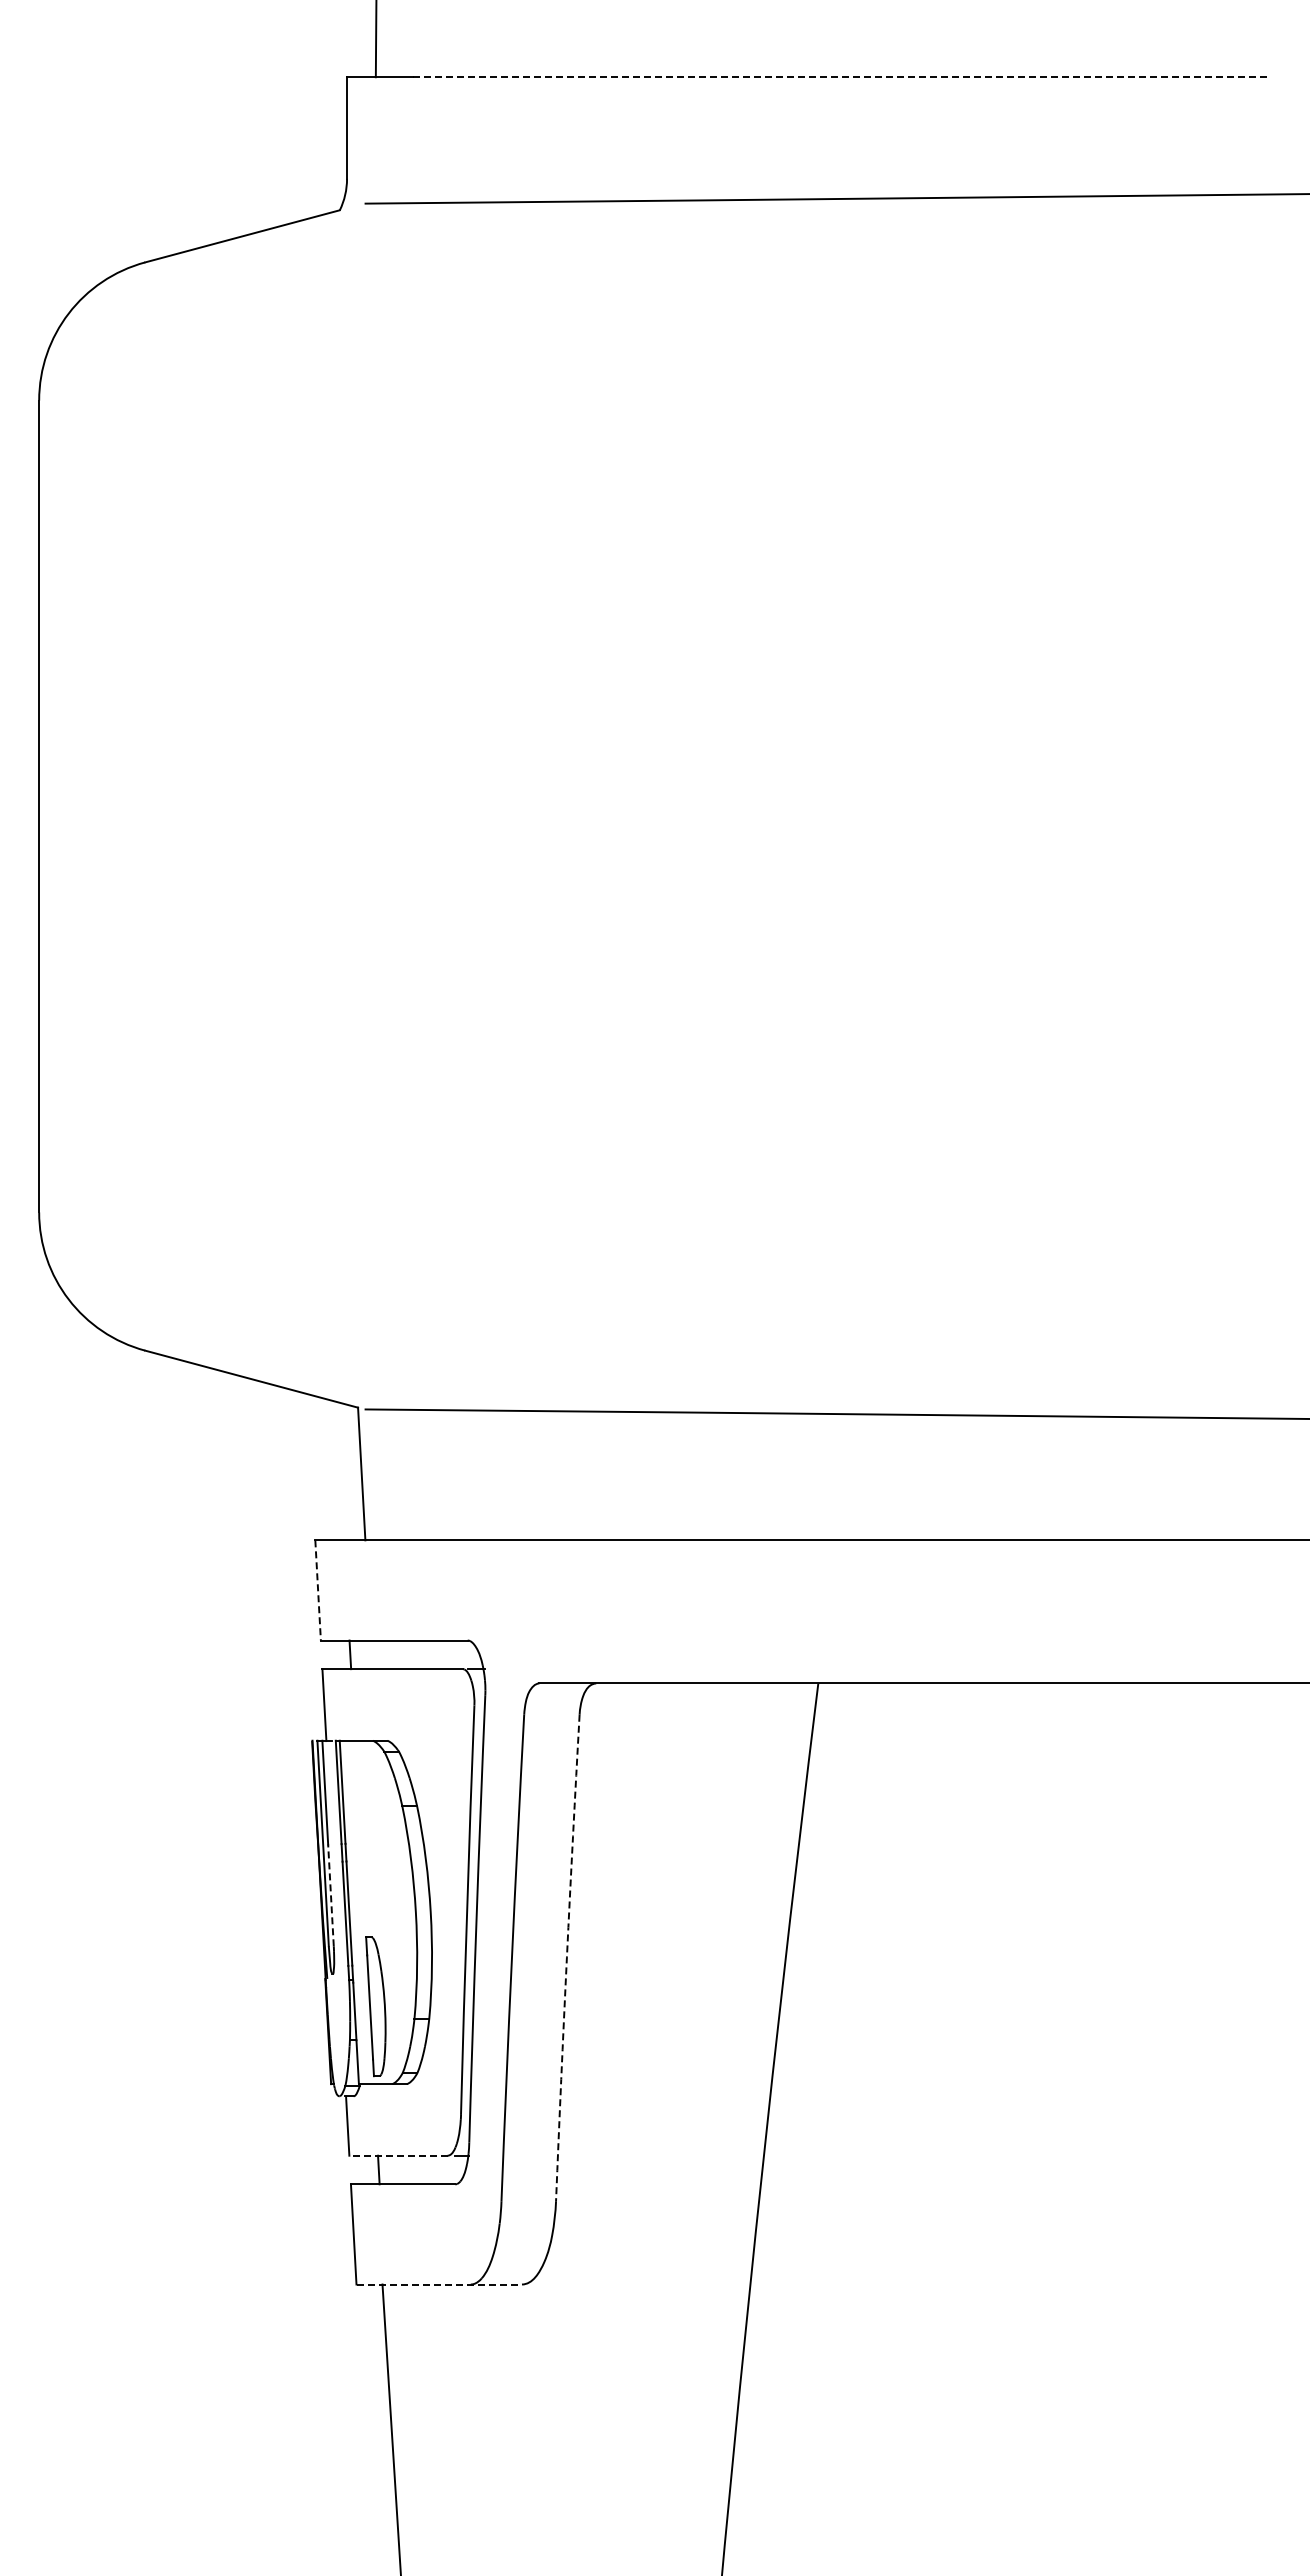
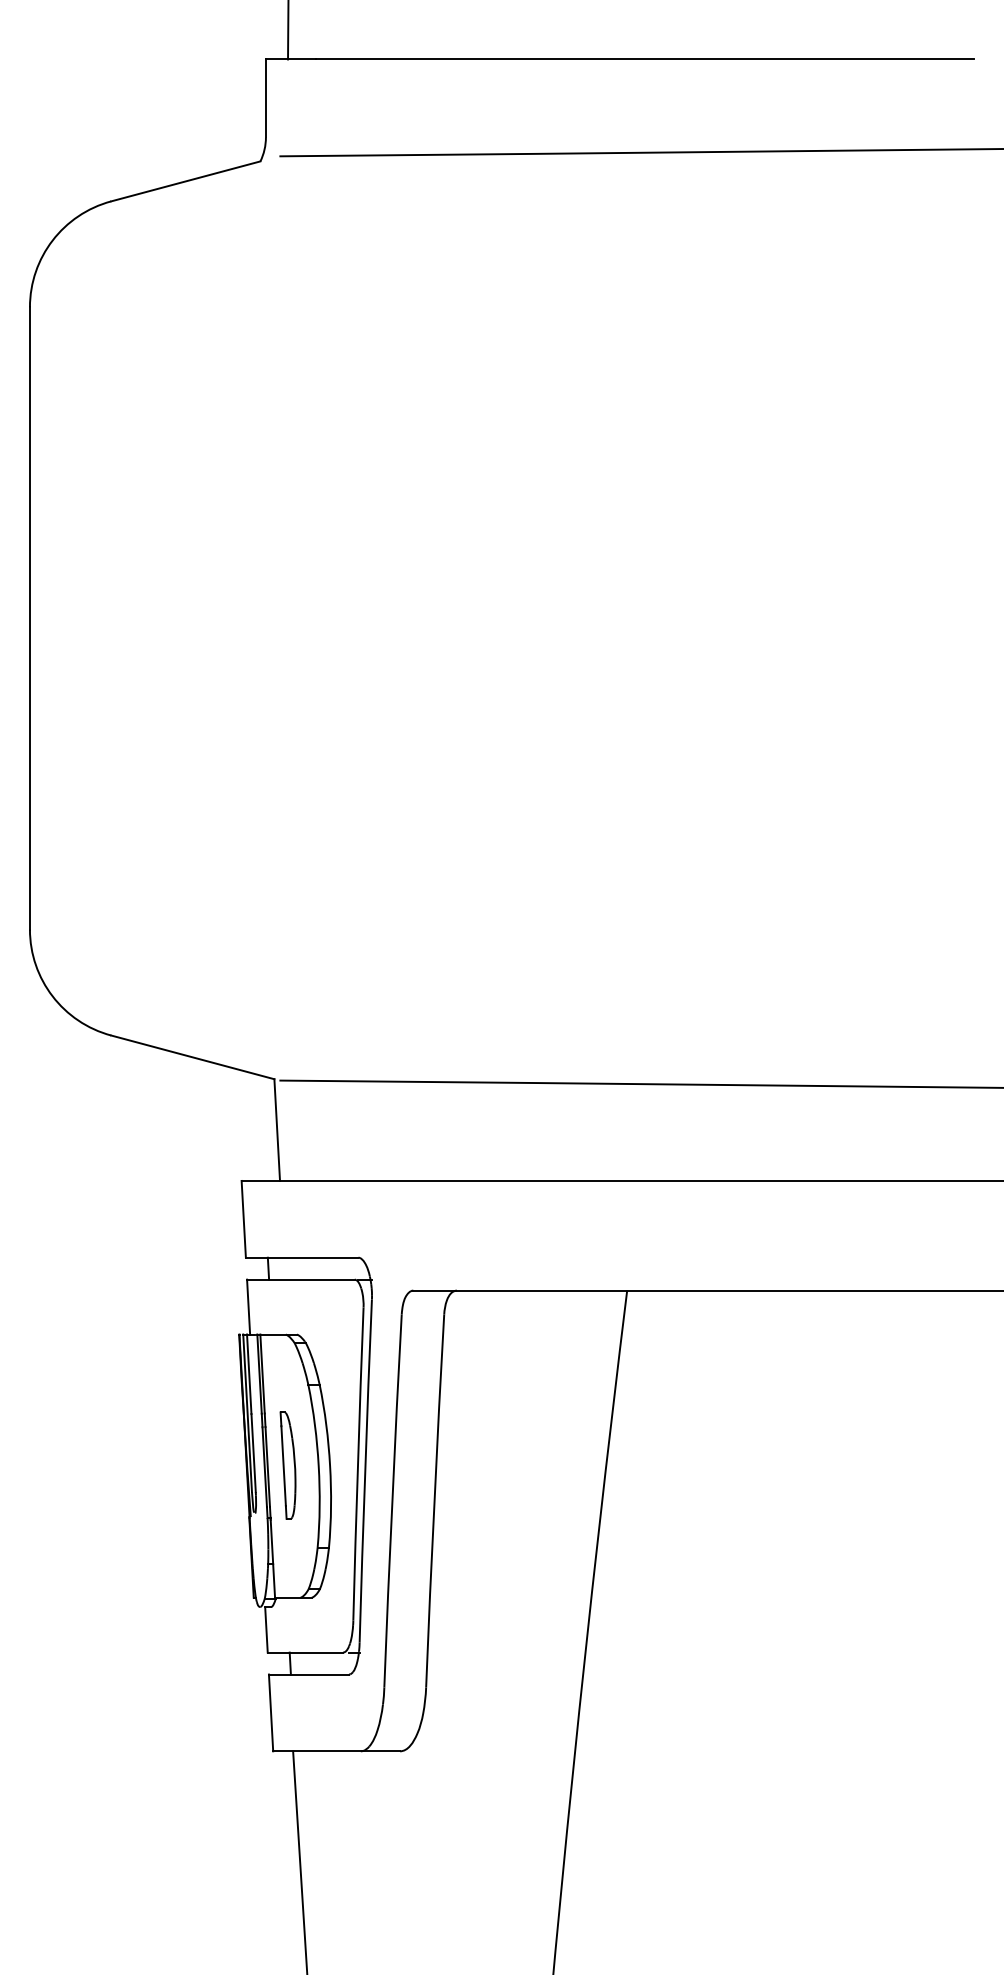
line: (841, 77) -> (644, 59), dashed -> solid
line: (318, 1590) -> (244, 1219), dashed -> solid
line: (330, 1895) -> (253, 1453), dashed -> solid
arc: (566, 1957) -> (434, 1500), dashed -> solid
part: (375, 2006) -> (287, 1465), moved
line: (398, 2155) -> (305, 1652), dashed -> solid
line: (439, 2284) -> (336, 1751), dashed -> solid

